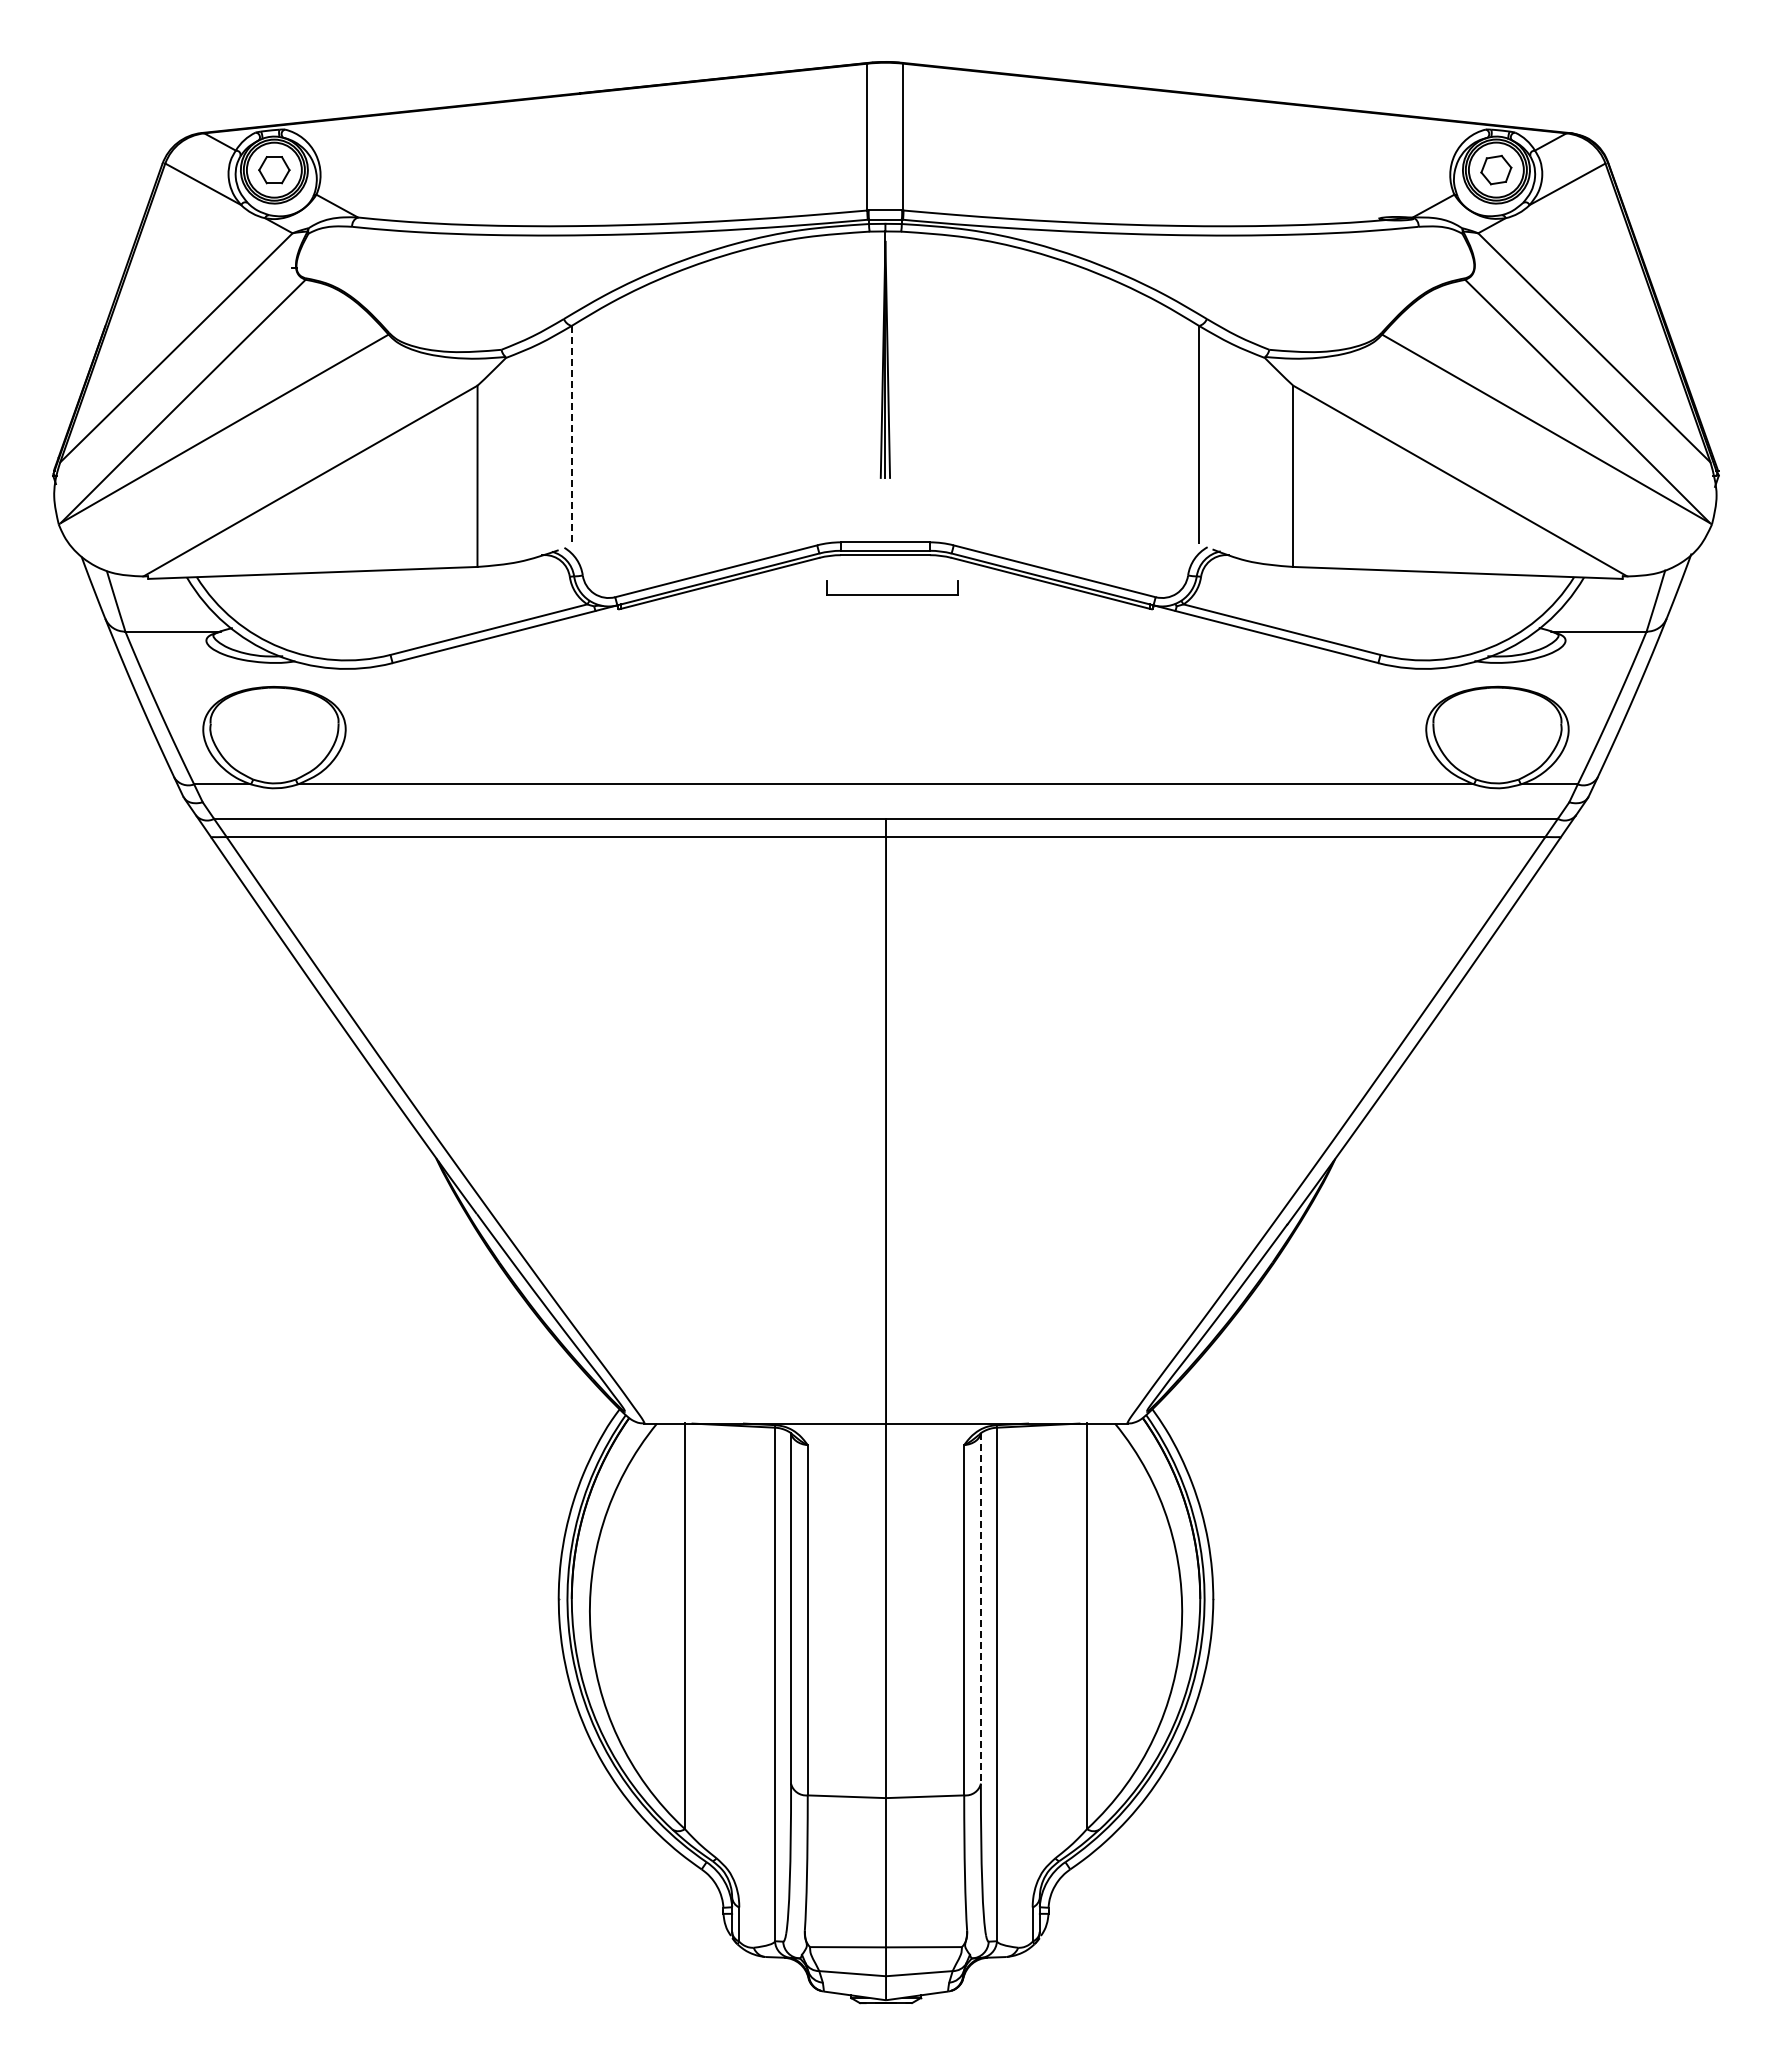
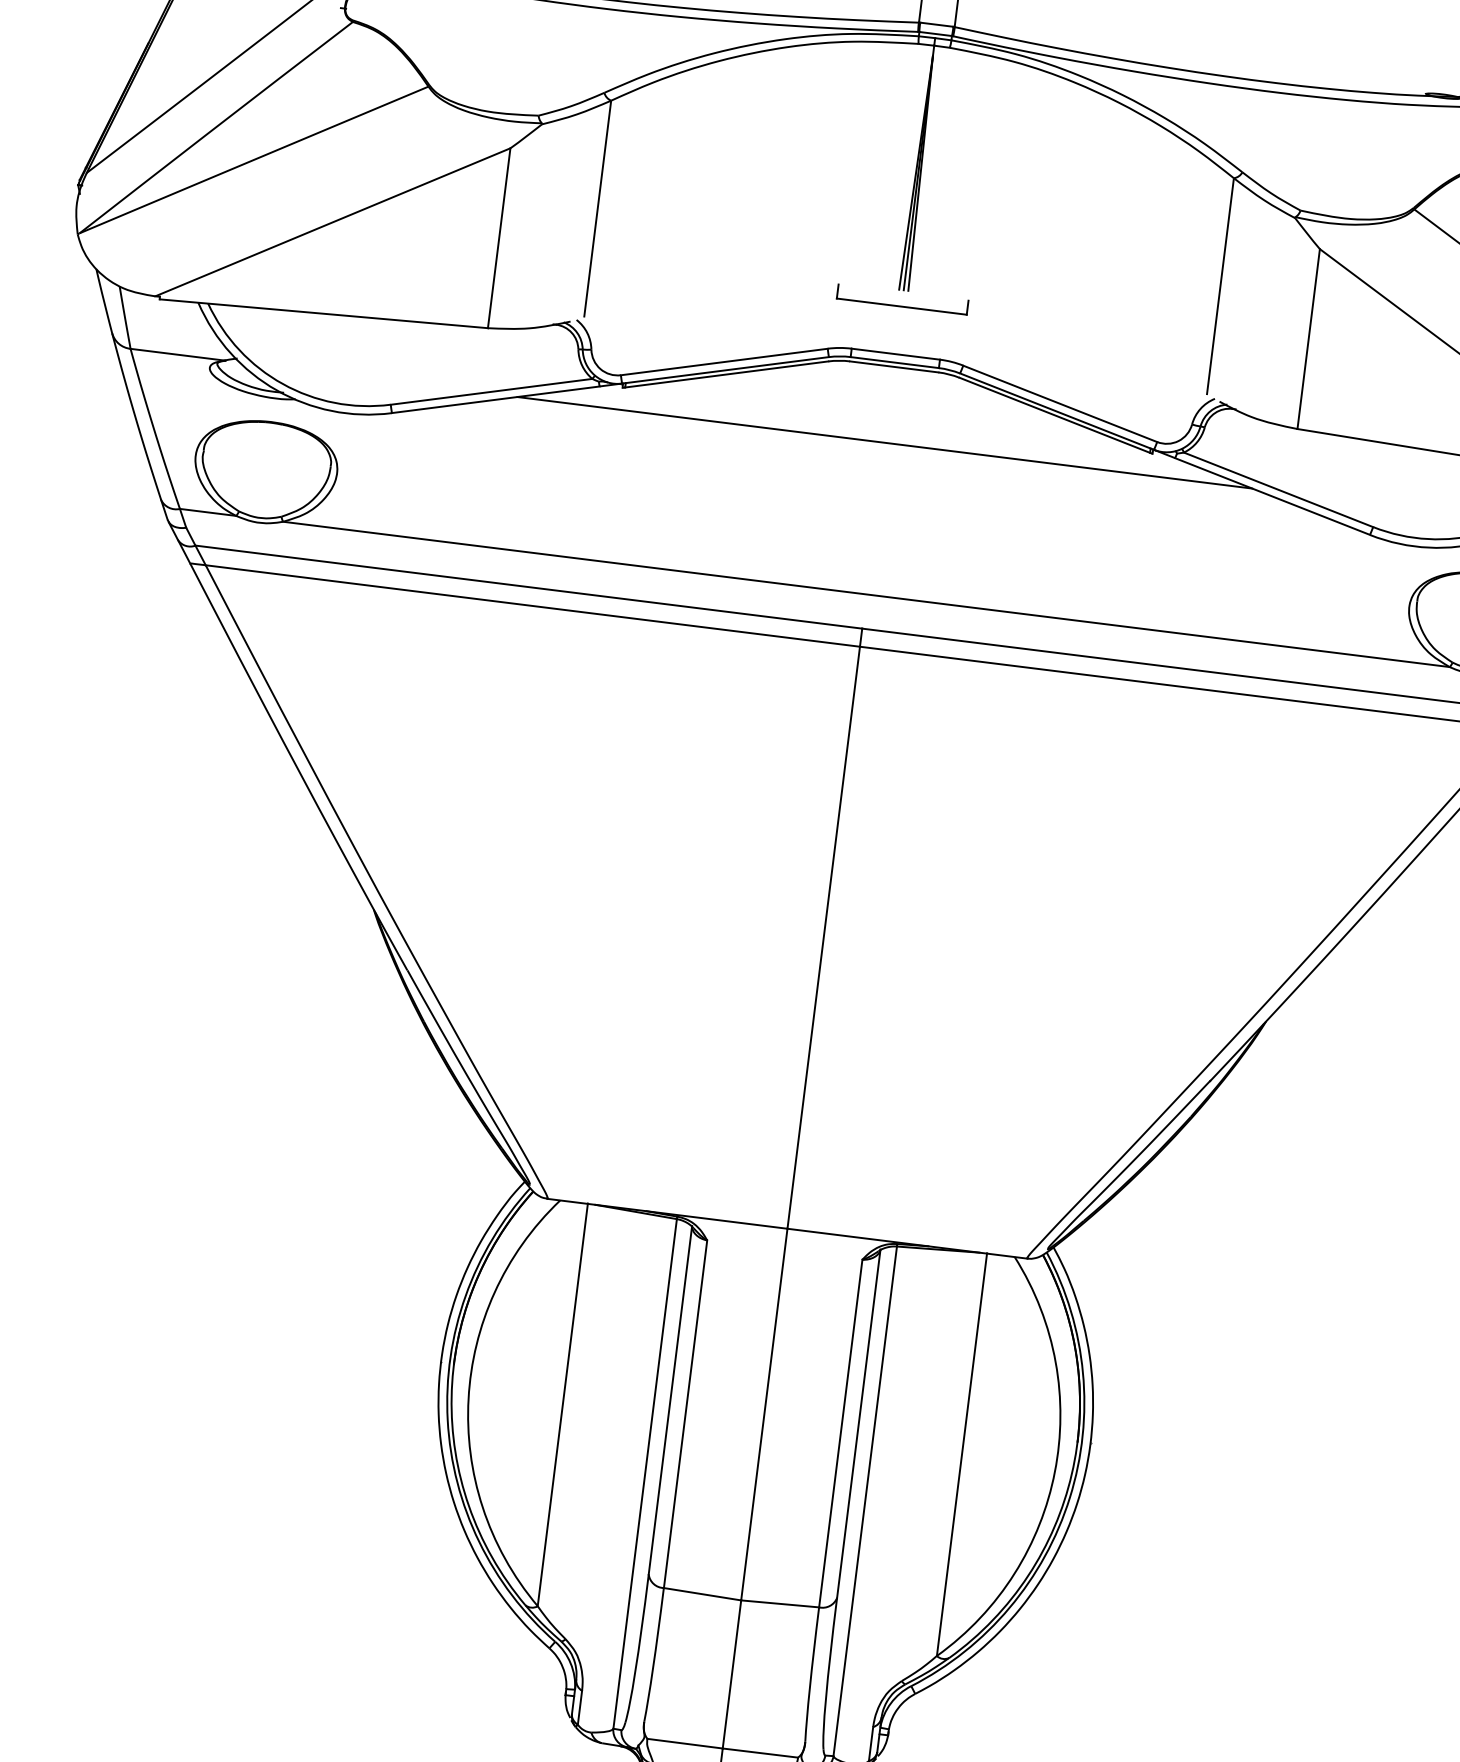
line: (571, 435) -> (597, 209), dashed -> solid
part: (892, 594) -> (901, 305), moved
line: (885, 631) -> (884, 442), added
line: (980, 1608) -> (858, 1423), dashed -> solid

